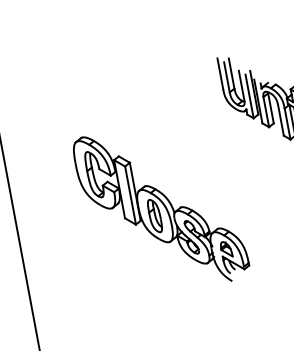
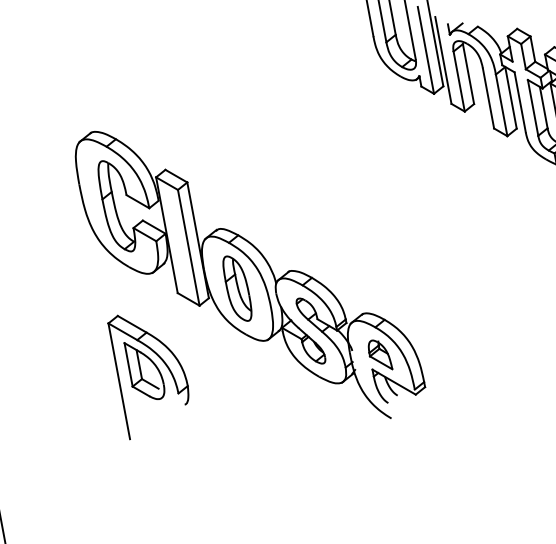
part: (110, 260) -> (148, 377), added

